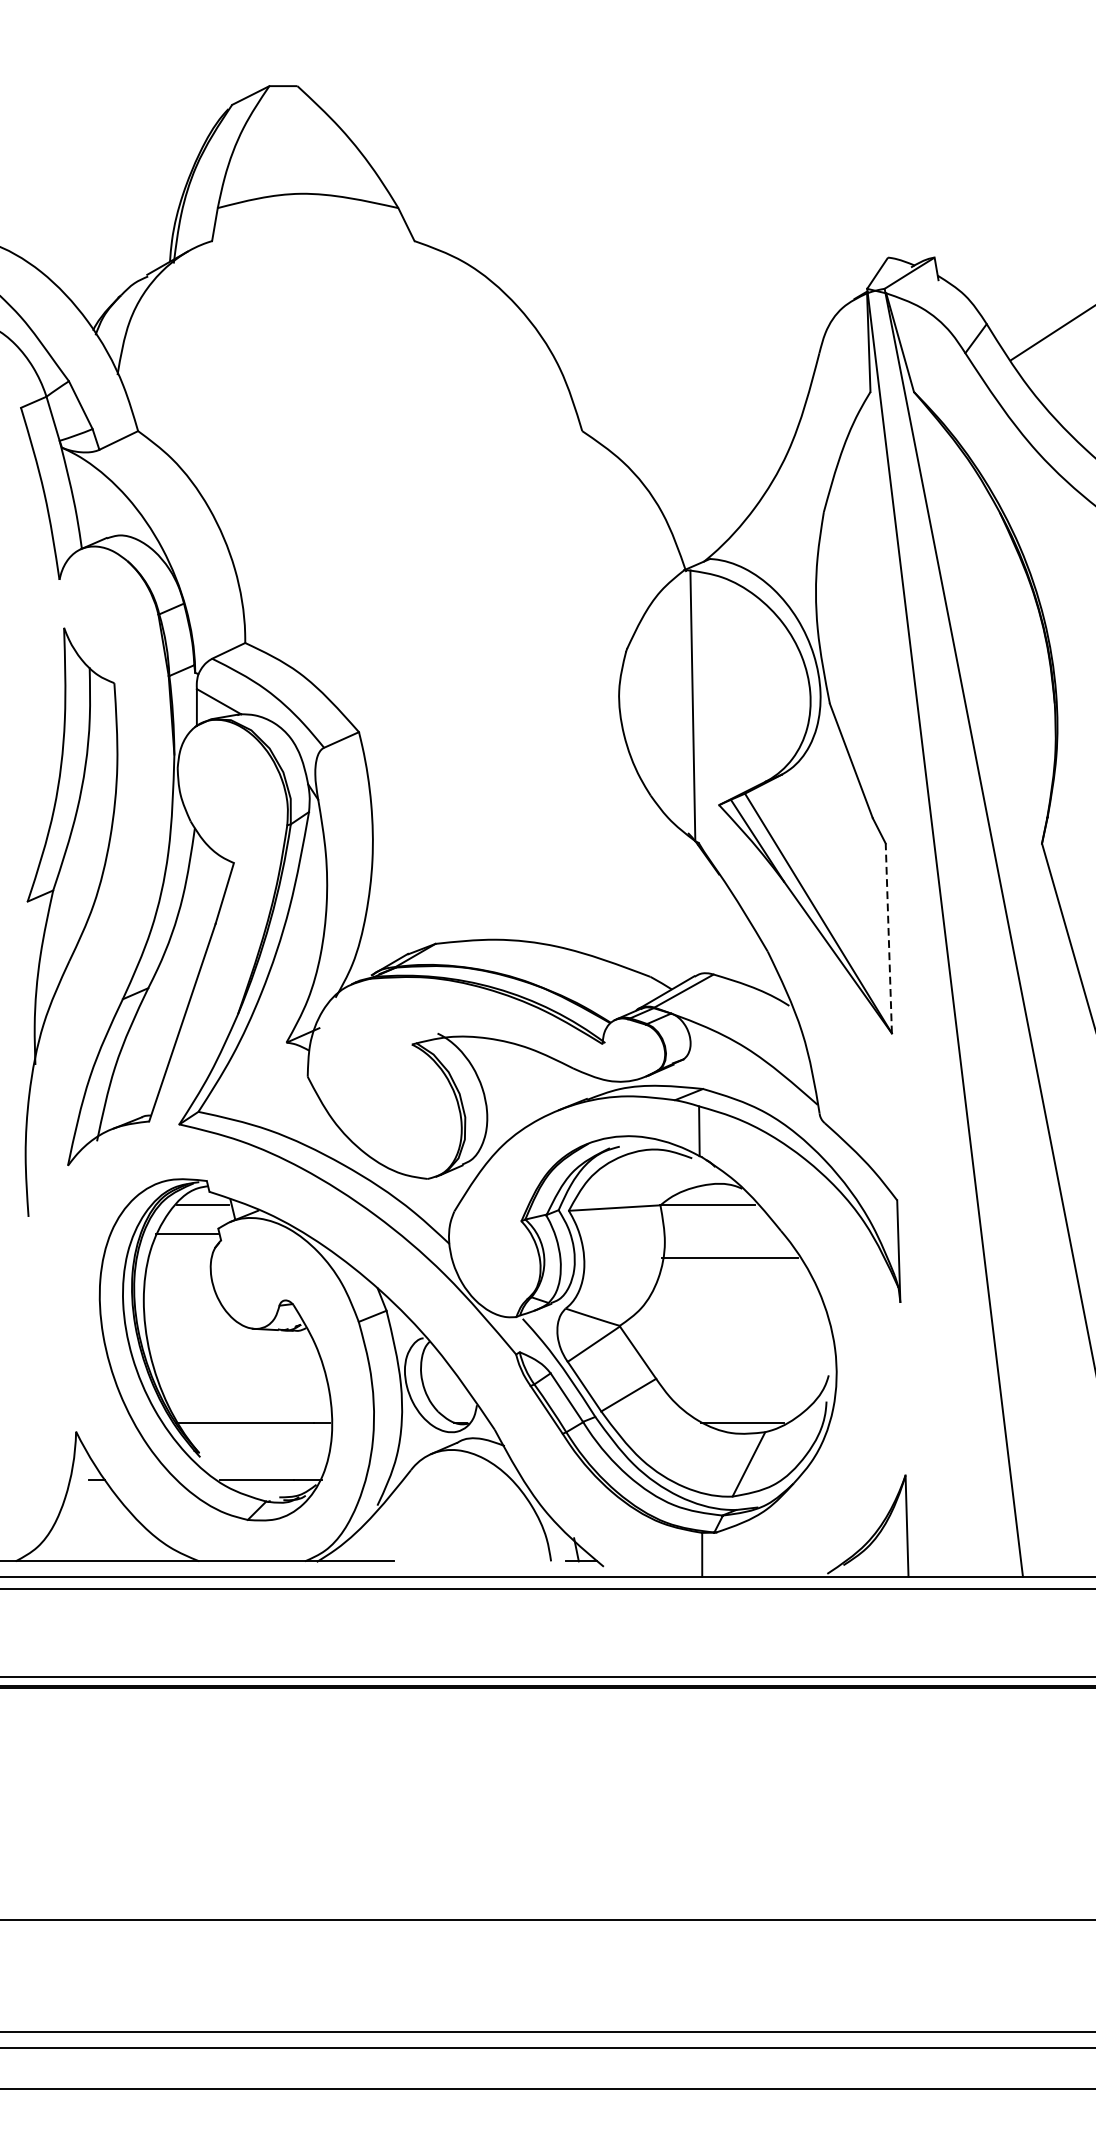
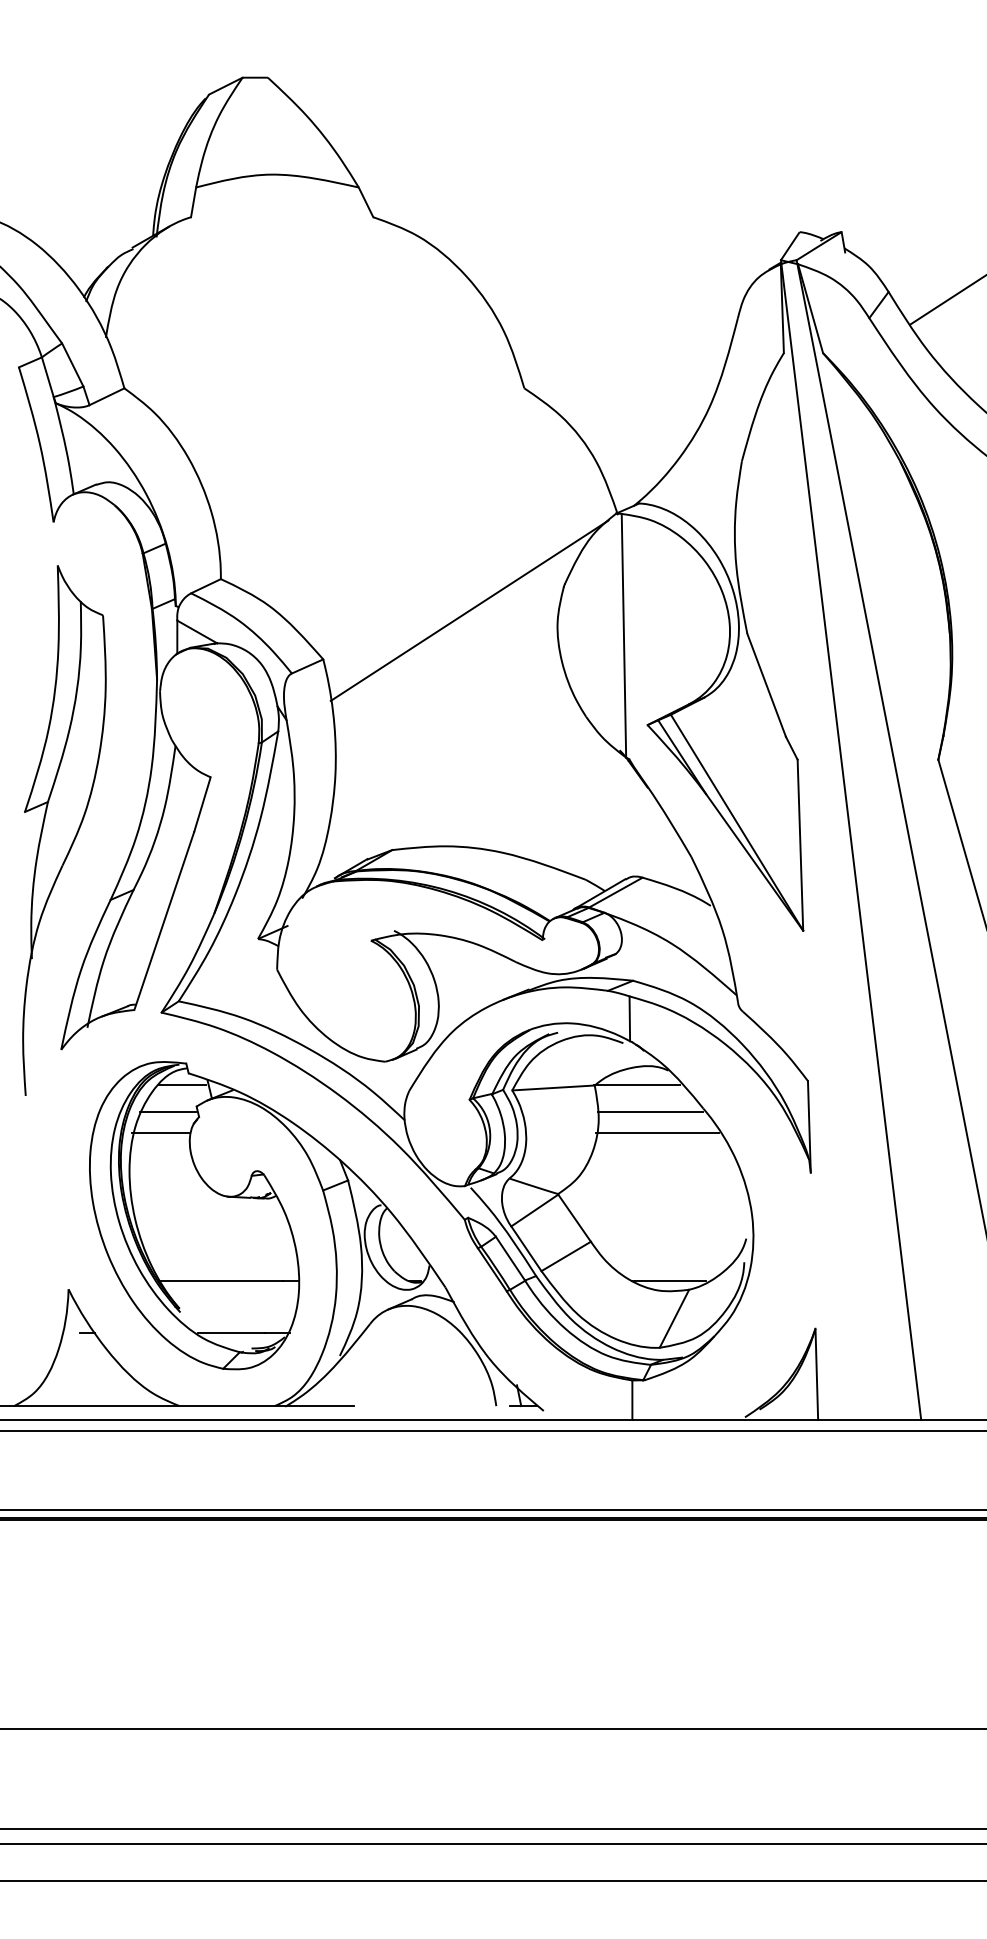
line: (521, 677) -> (469, 610), added
line: (888, 938) -> (800, 845), dashed -> solid
line: (722, 1234) -> (650, 1111), added
line: (178, 1257) -> (160, 1132), added

